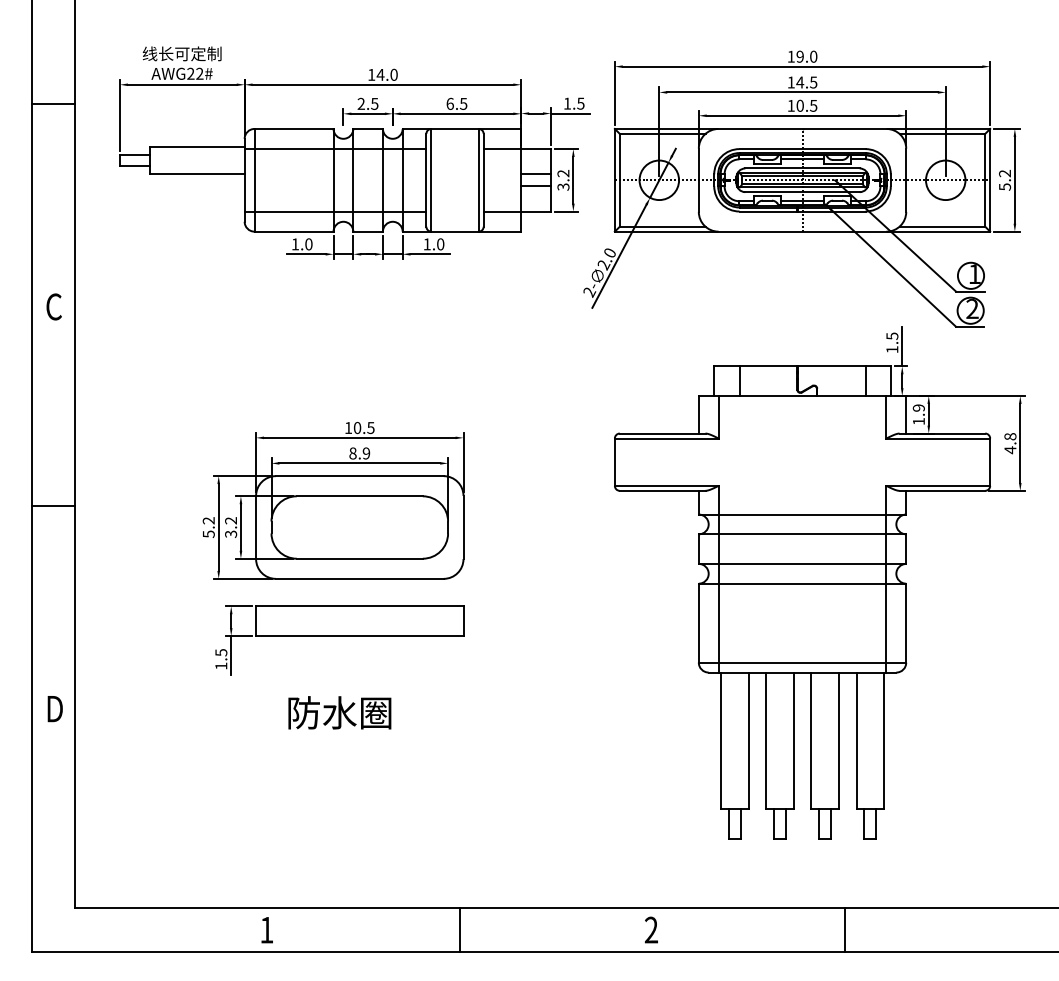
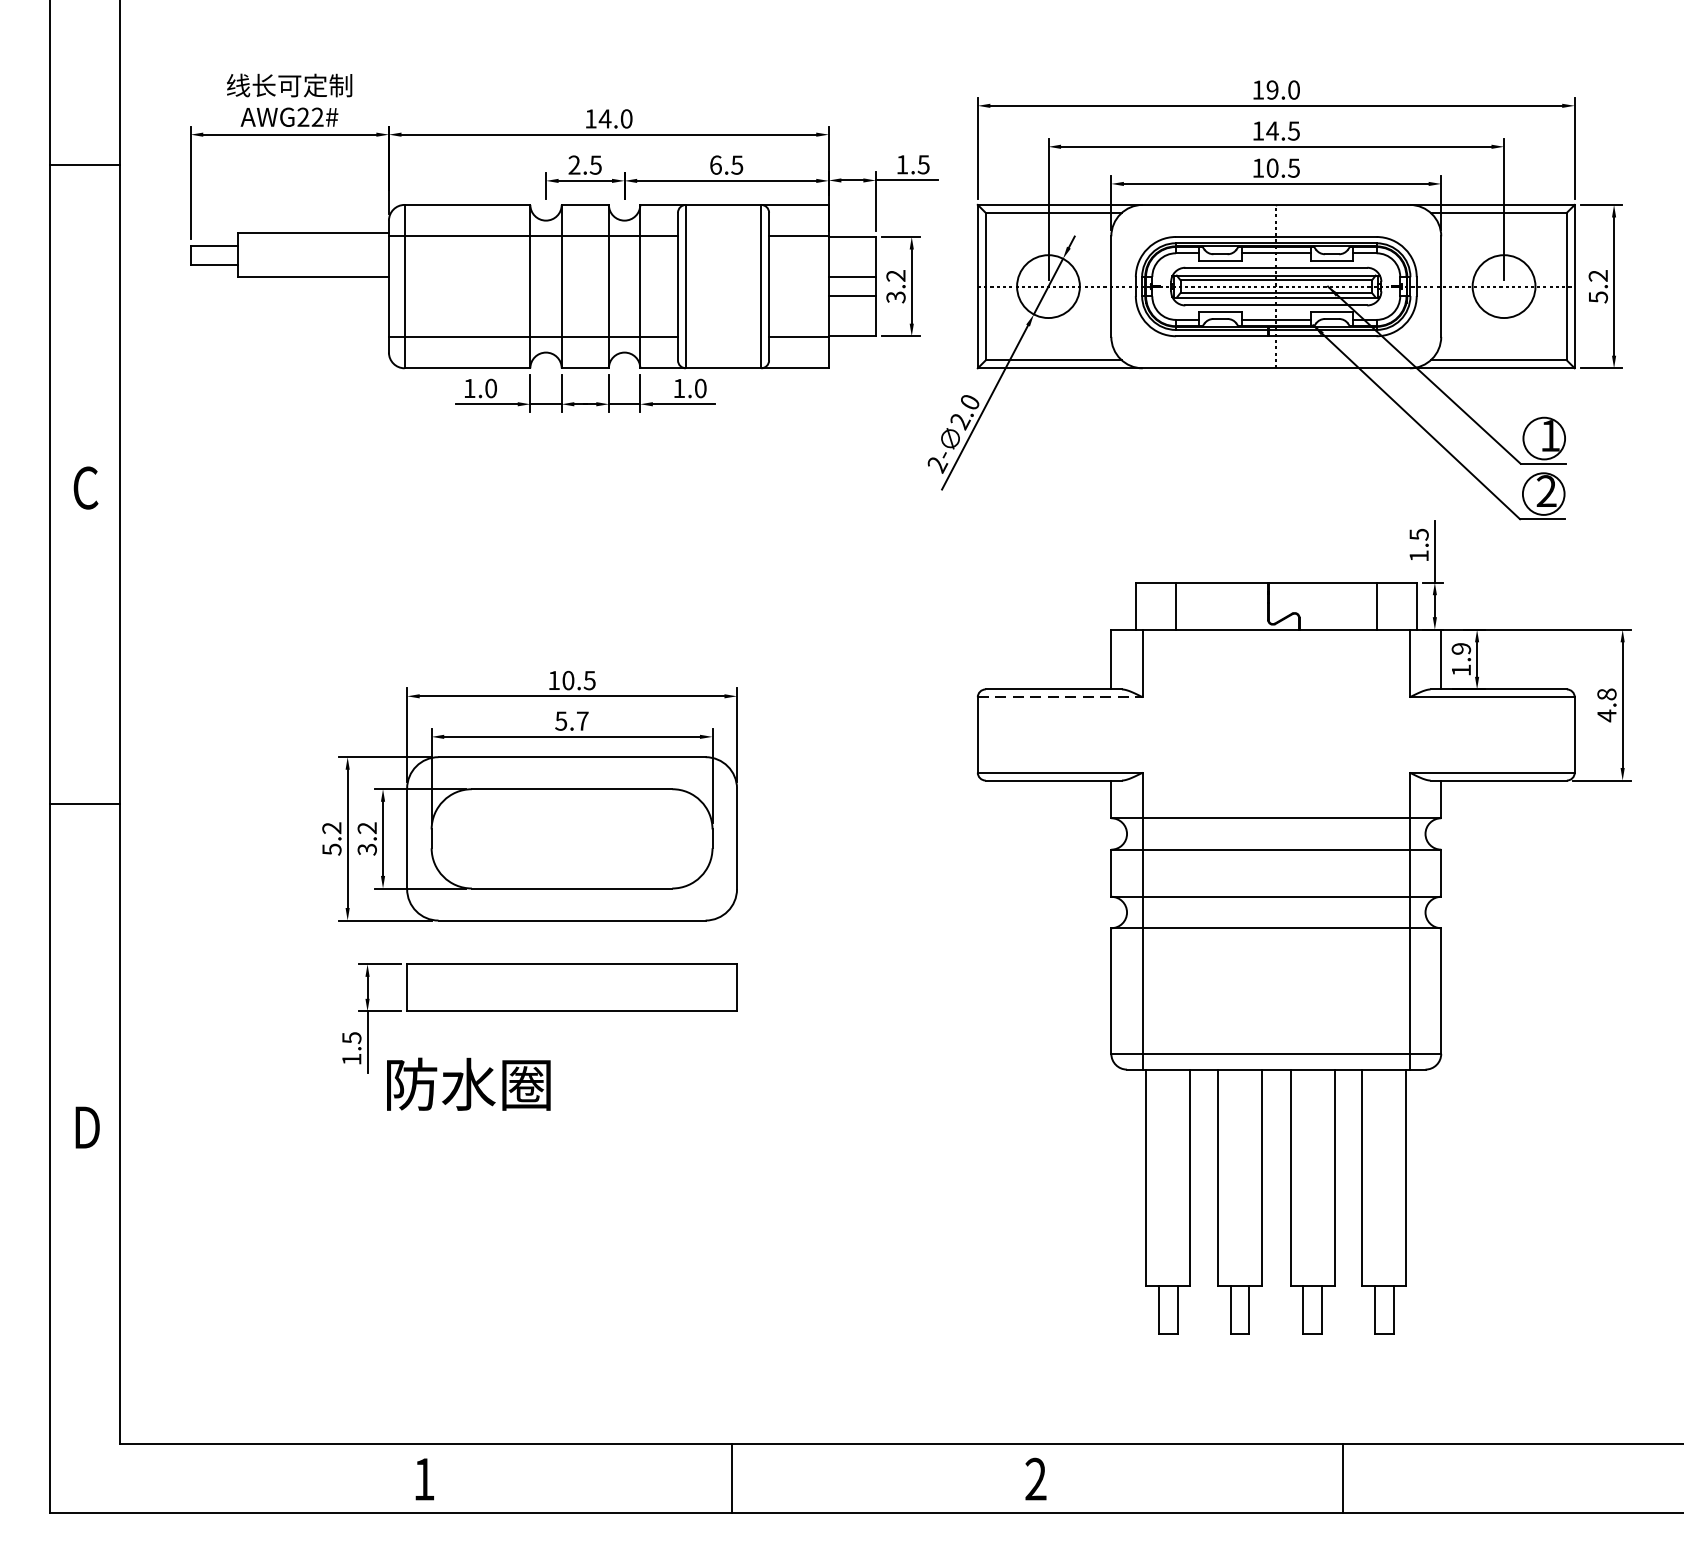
line: (666, 438) -> (1059, 697), solid -> dashed
text: (359, 453) -> (571, 721), 8.9 -> 5.7
text: (339, 712) -> (468, 1083), moved

